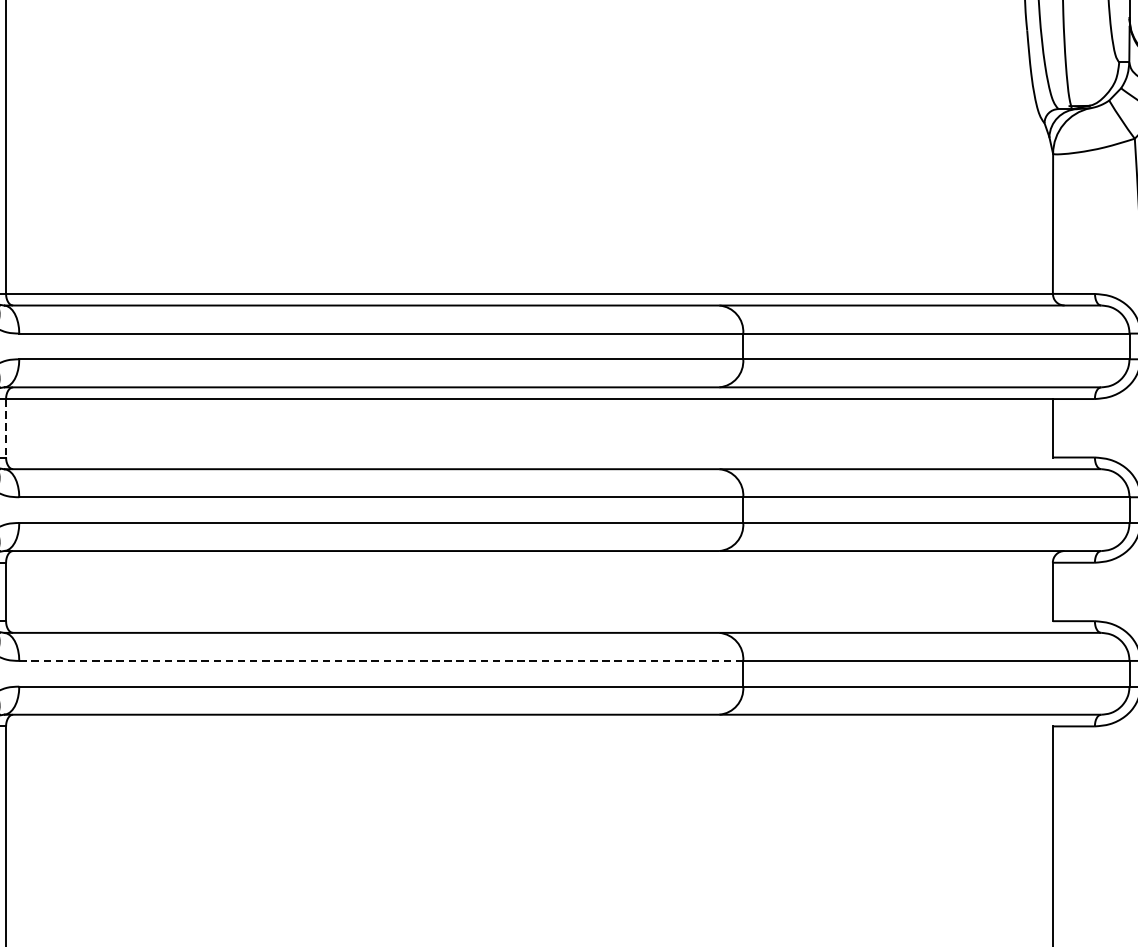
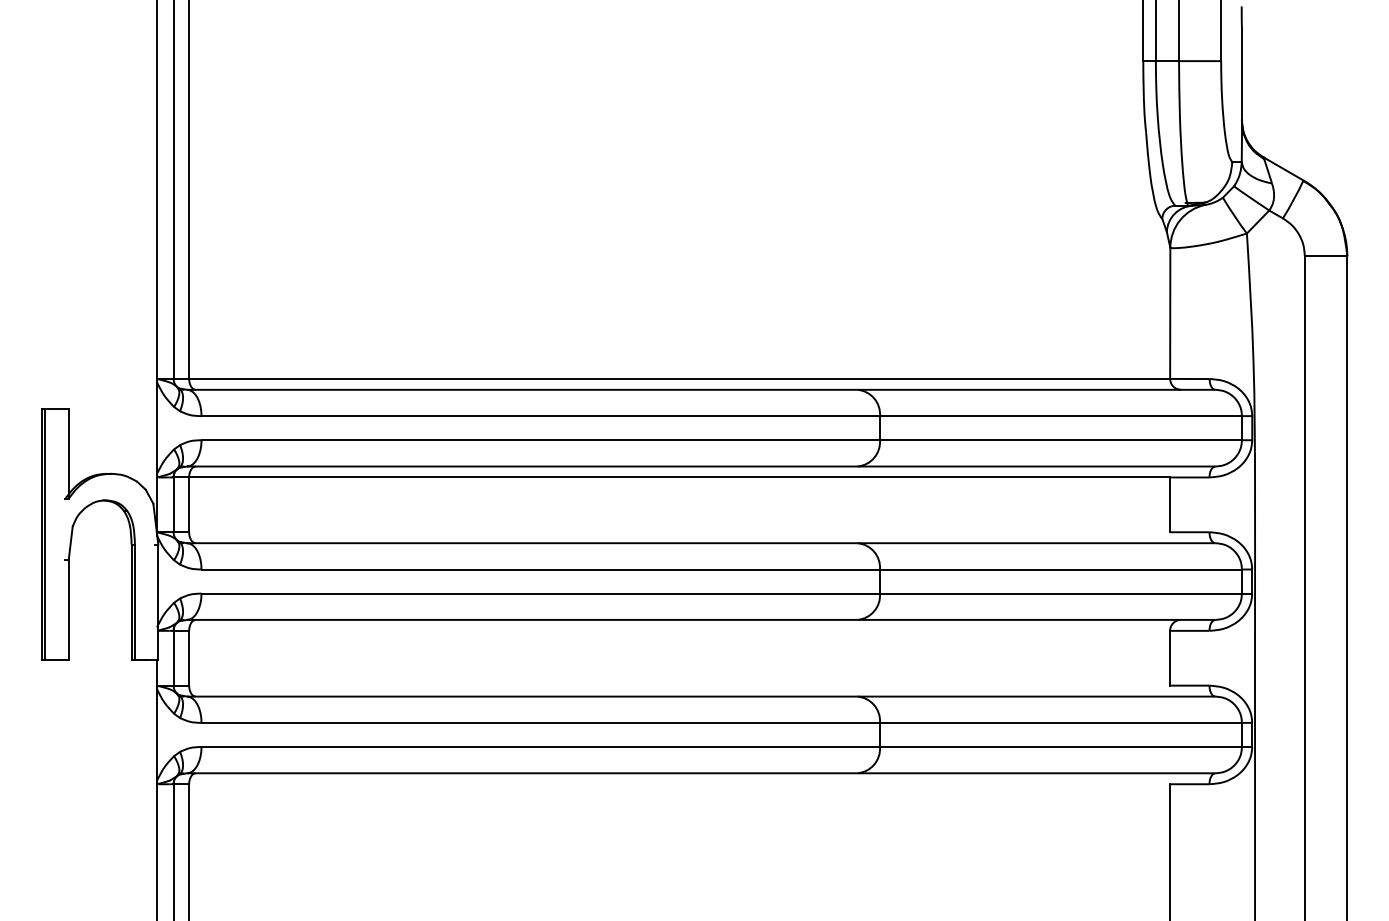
line: (6, 428) -> (189, 505), dashed -> solid
line: (380, 660) -> (540, 722), dashed -> solid

